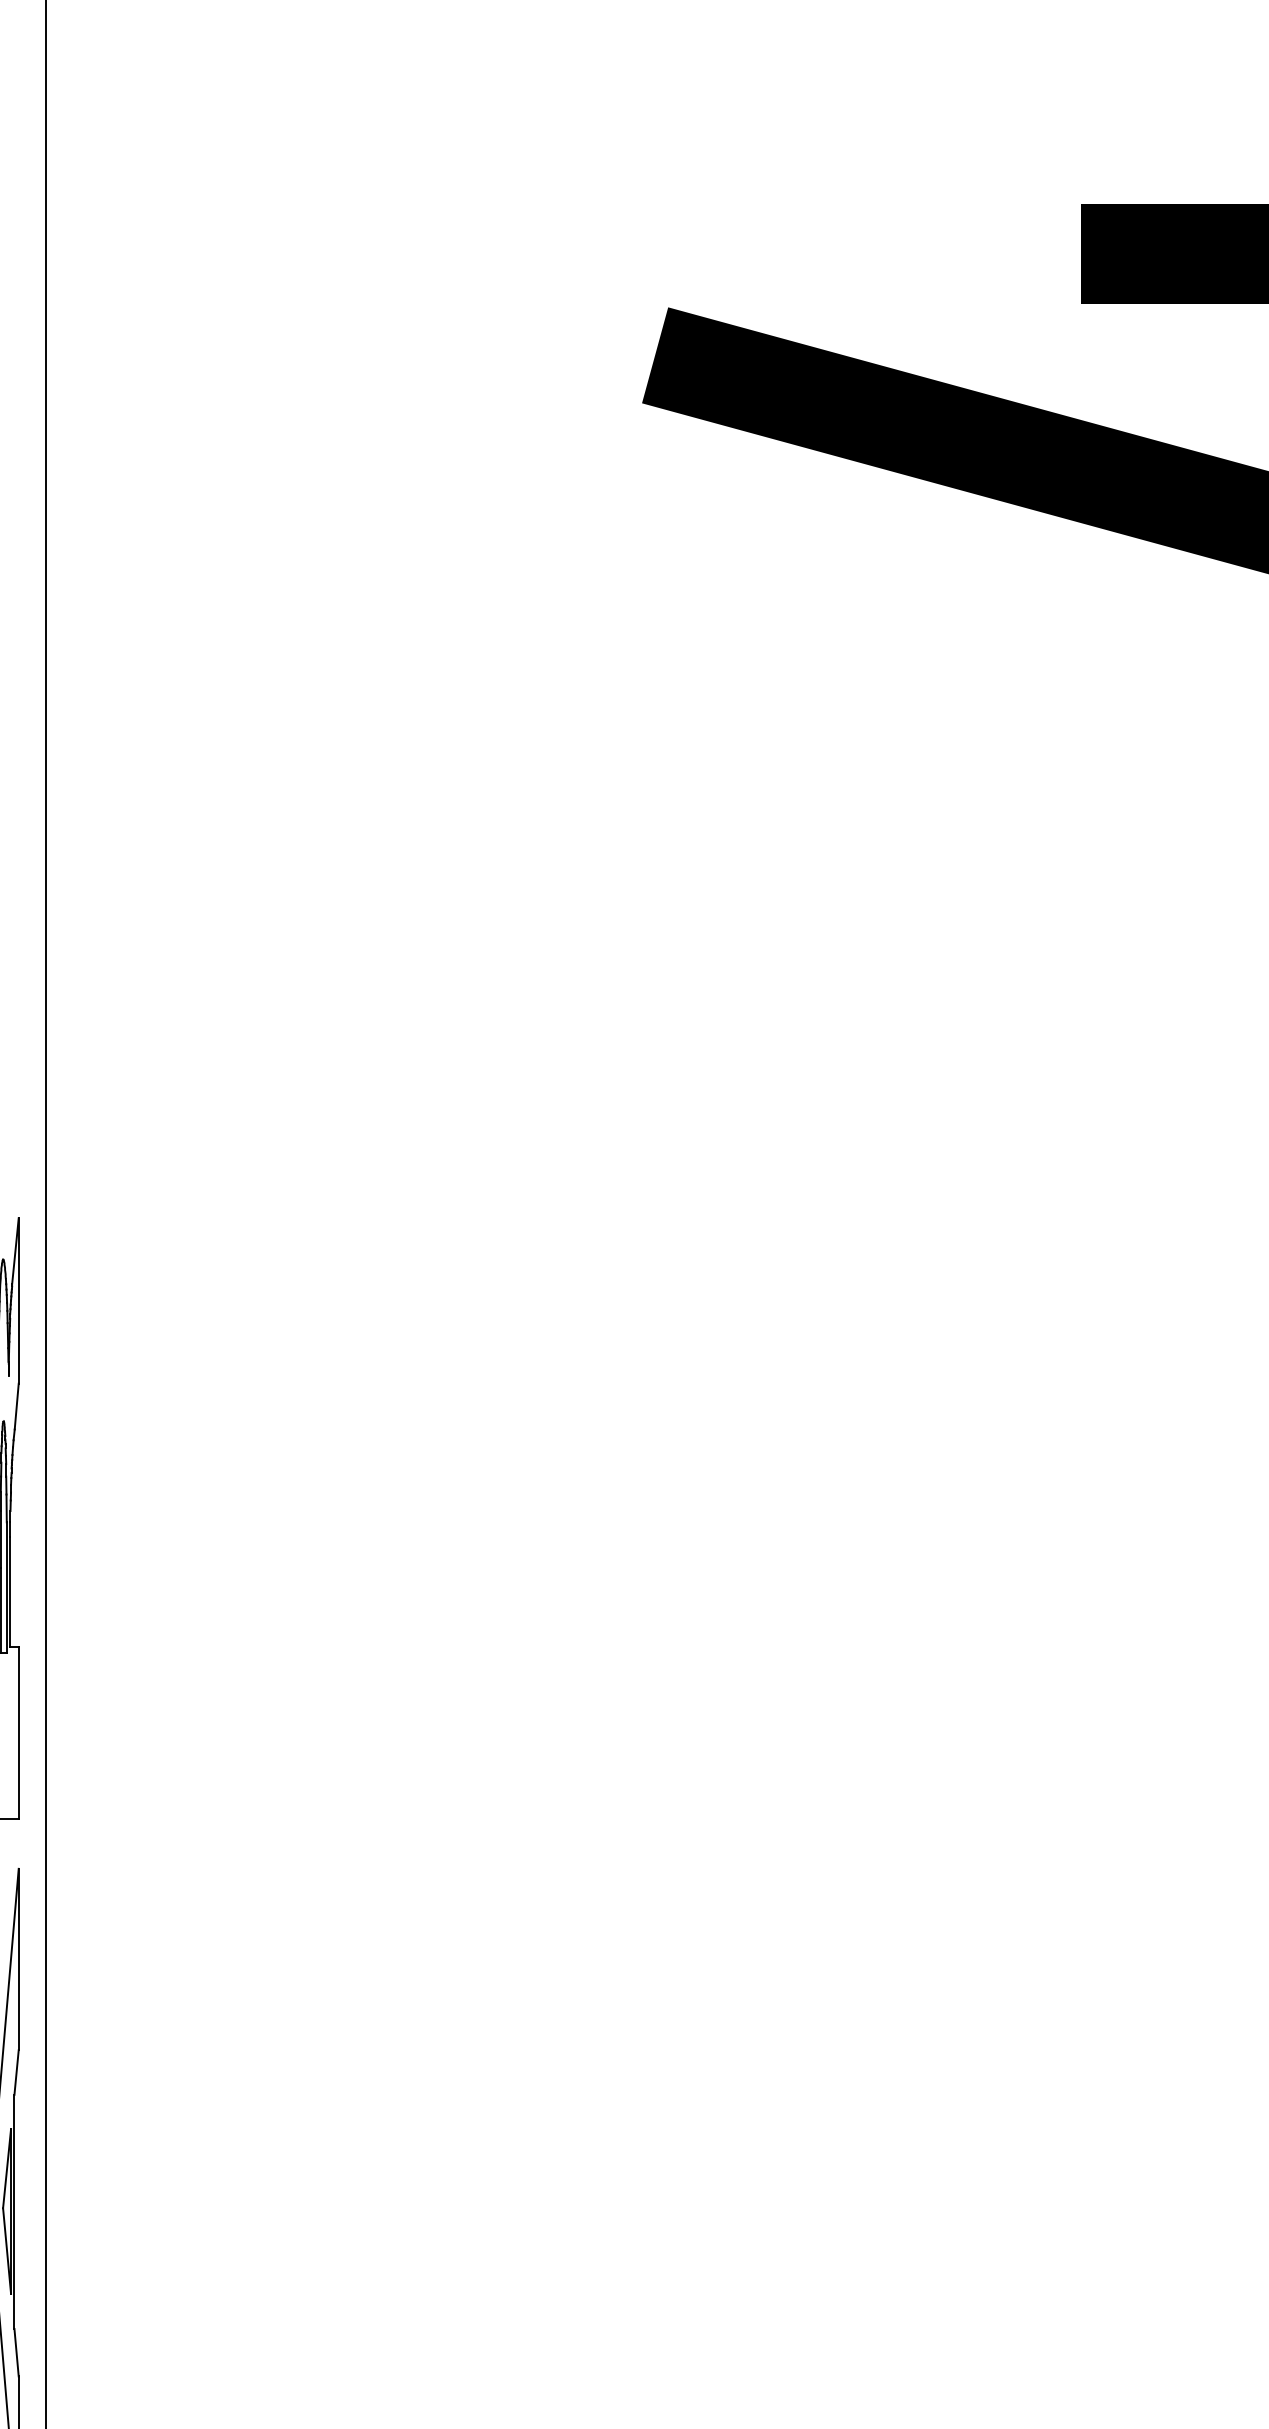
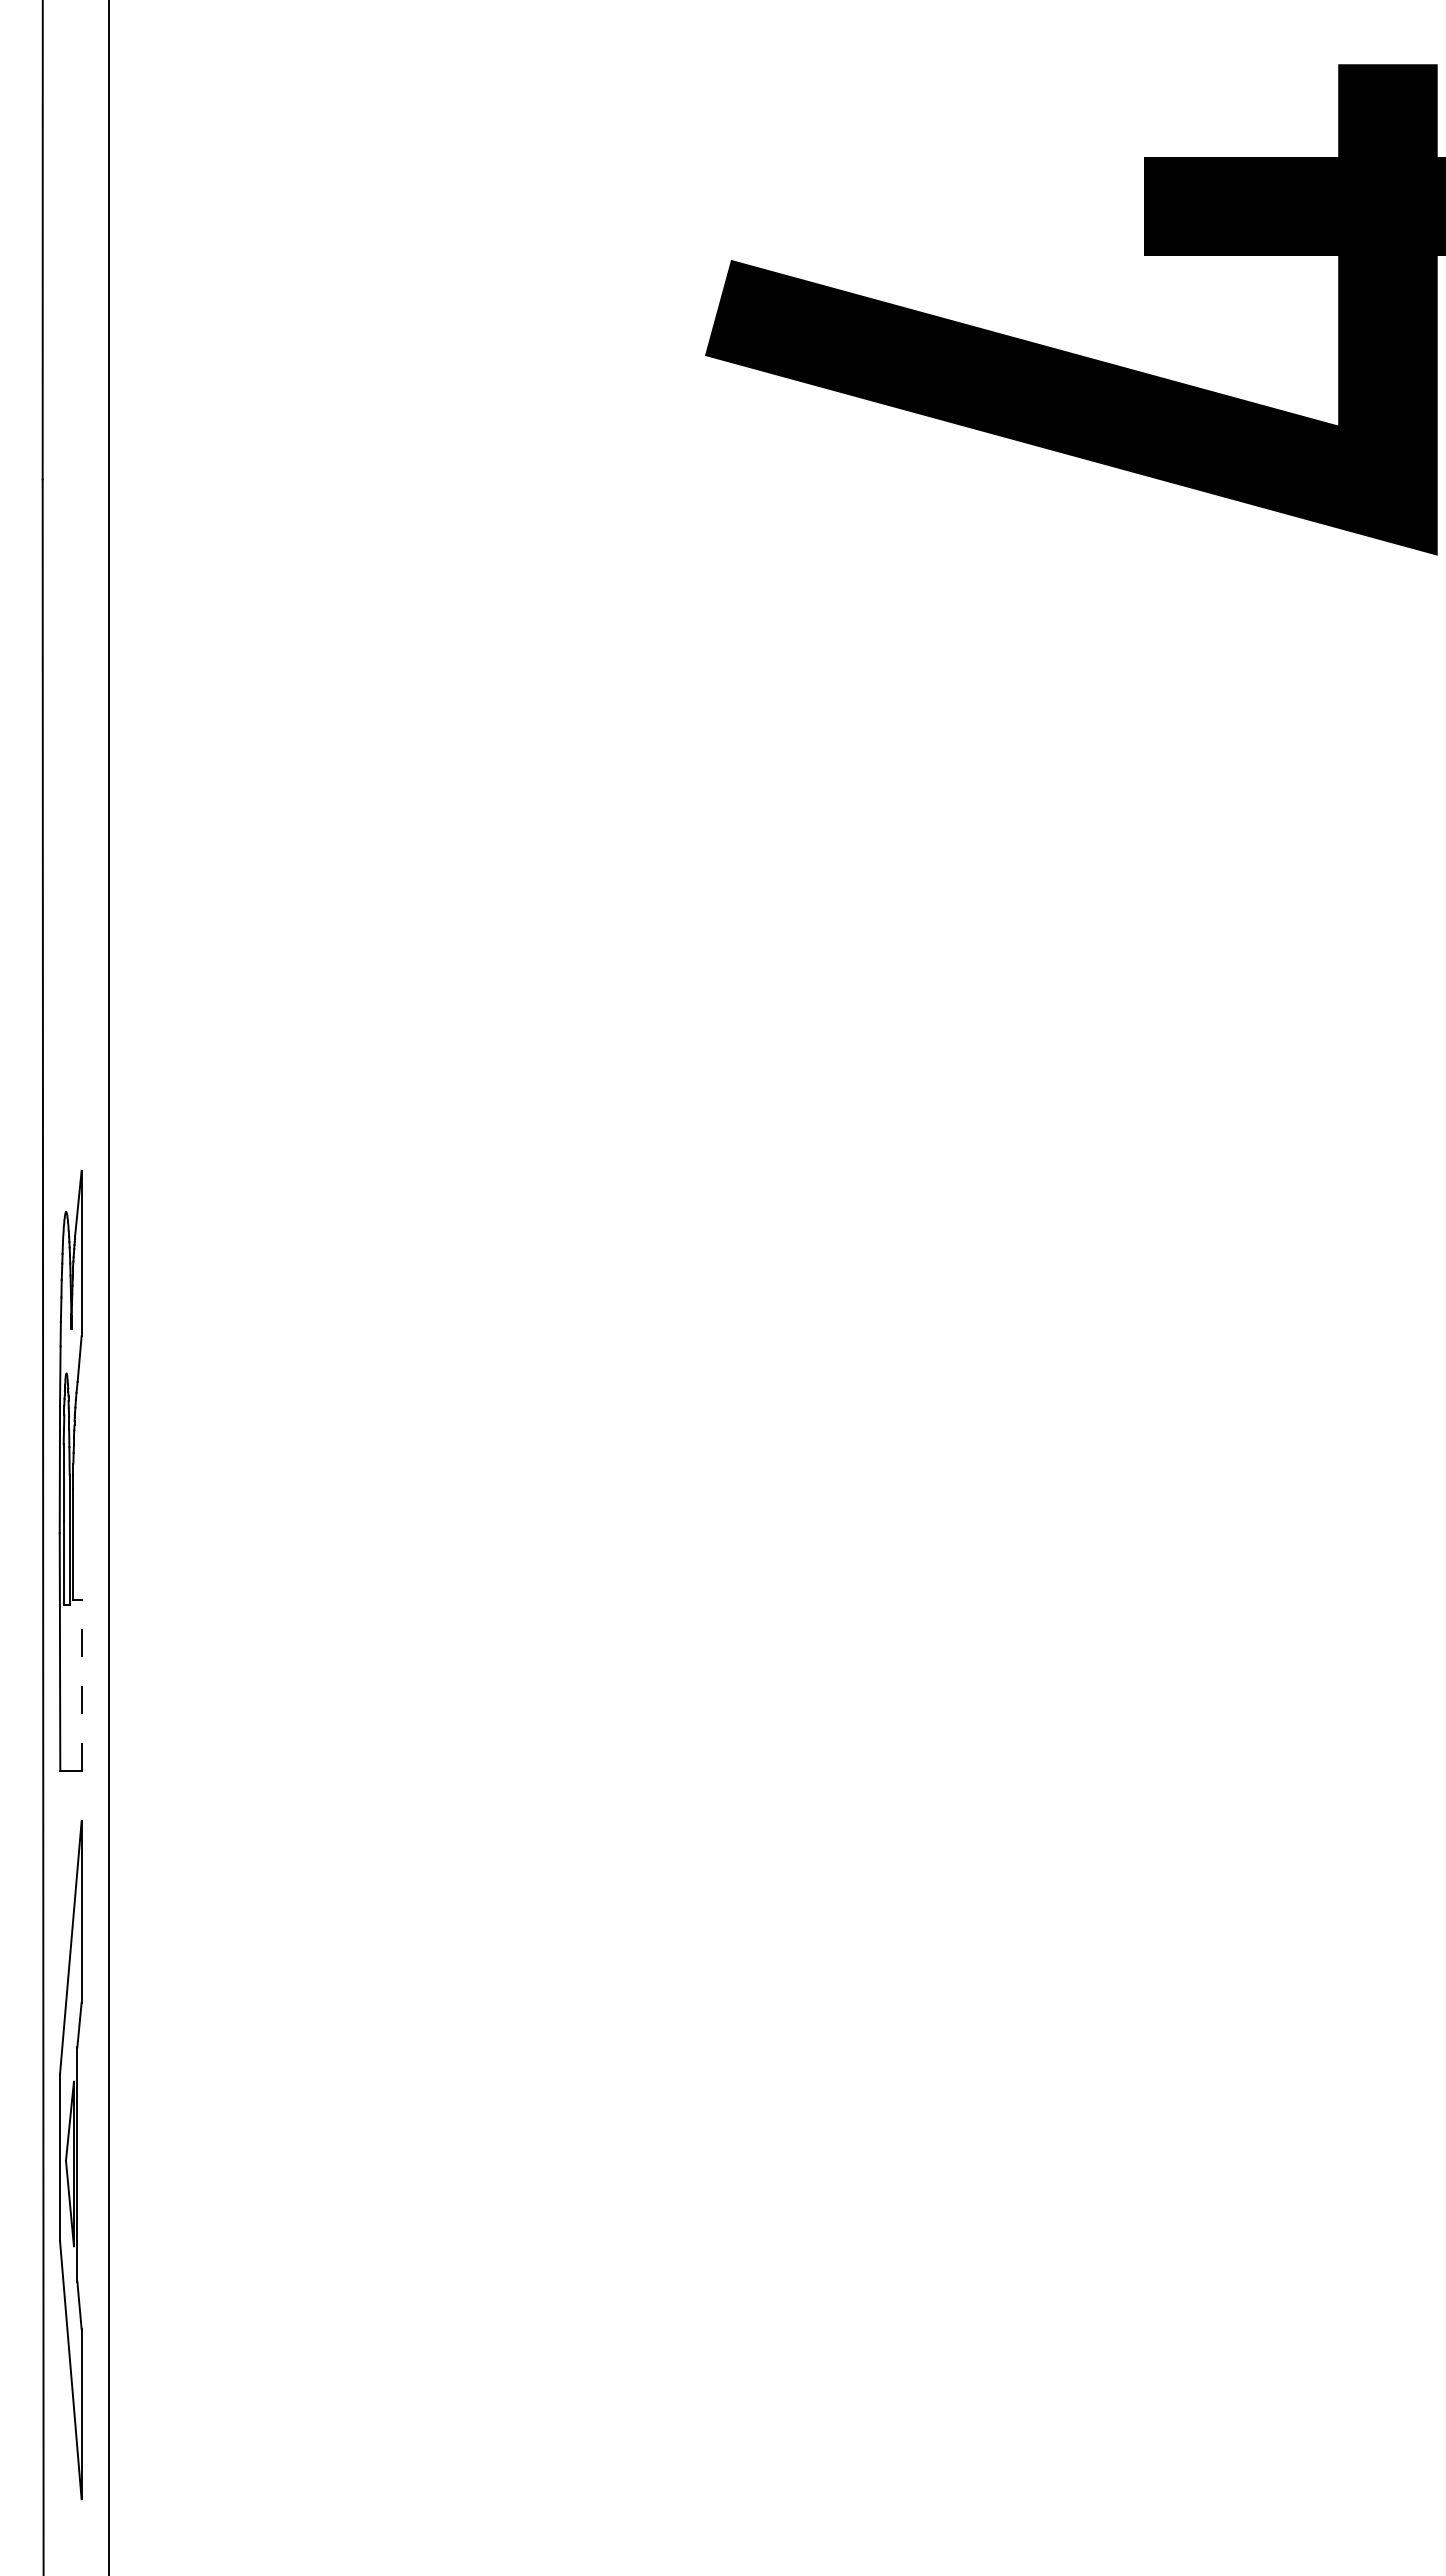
line: (18, 1732) -> (81, 1685), solid -> dashed

